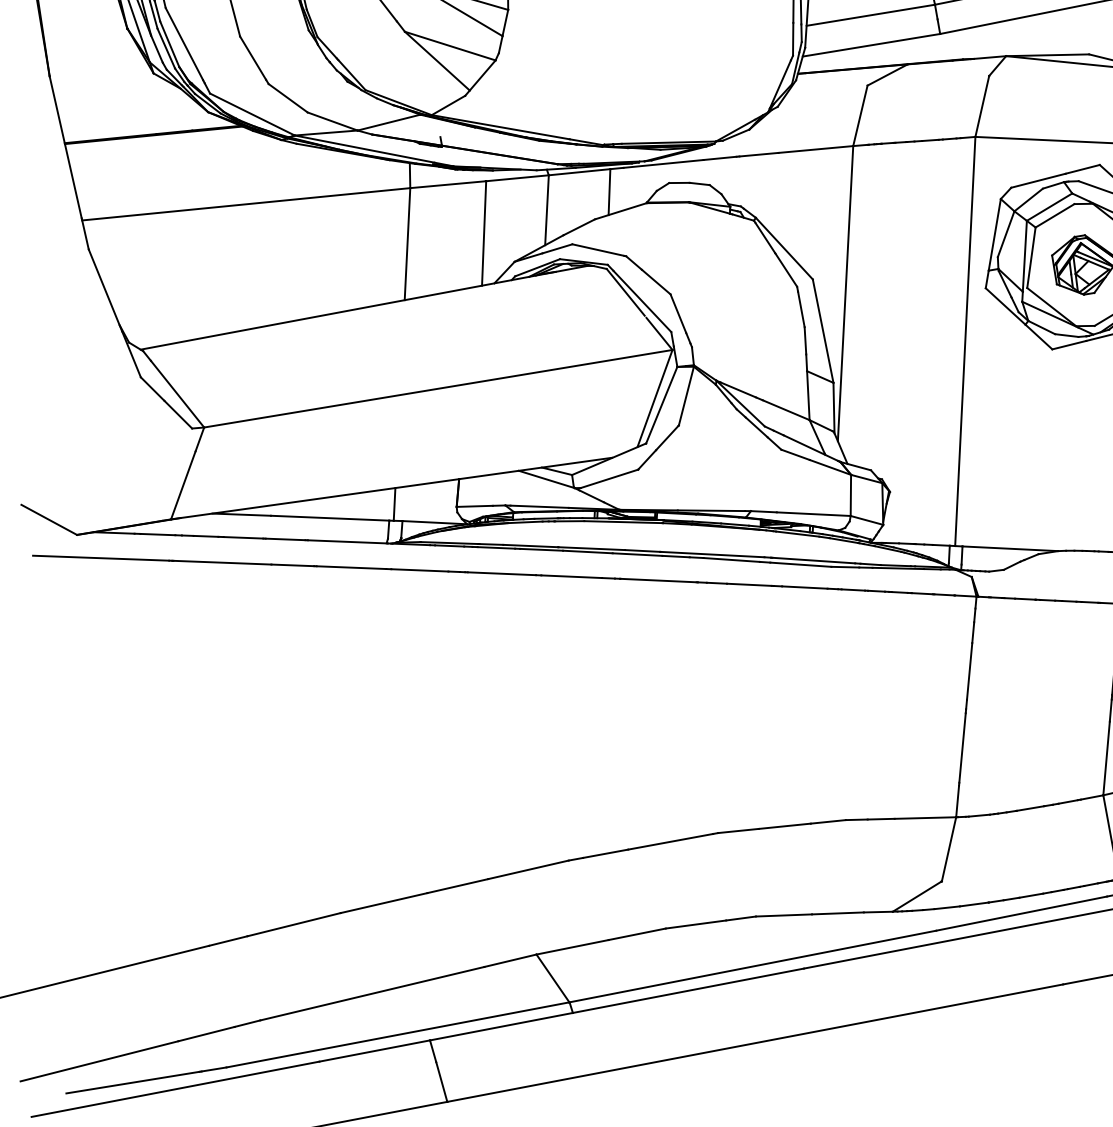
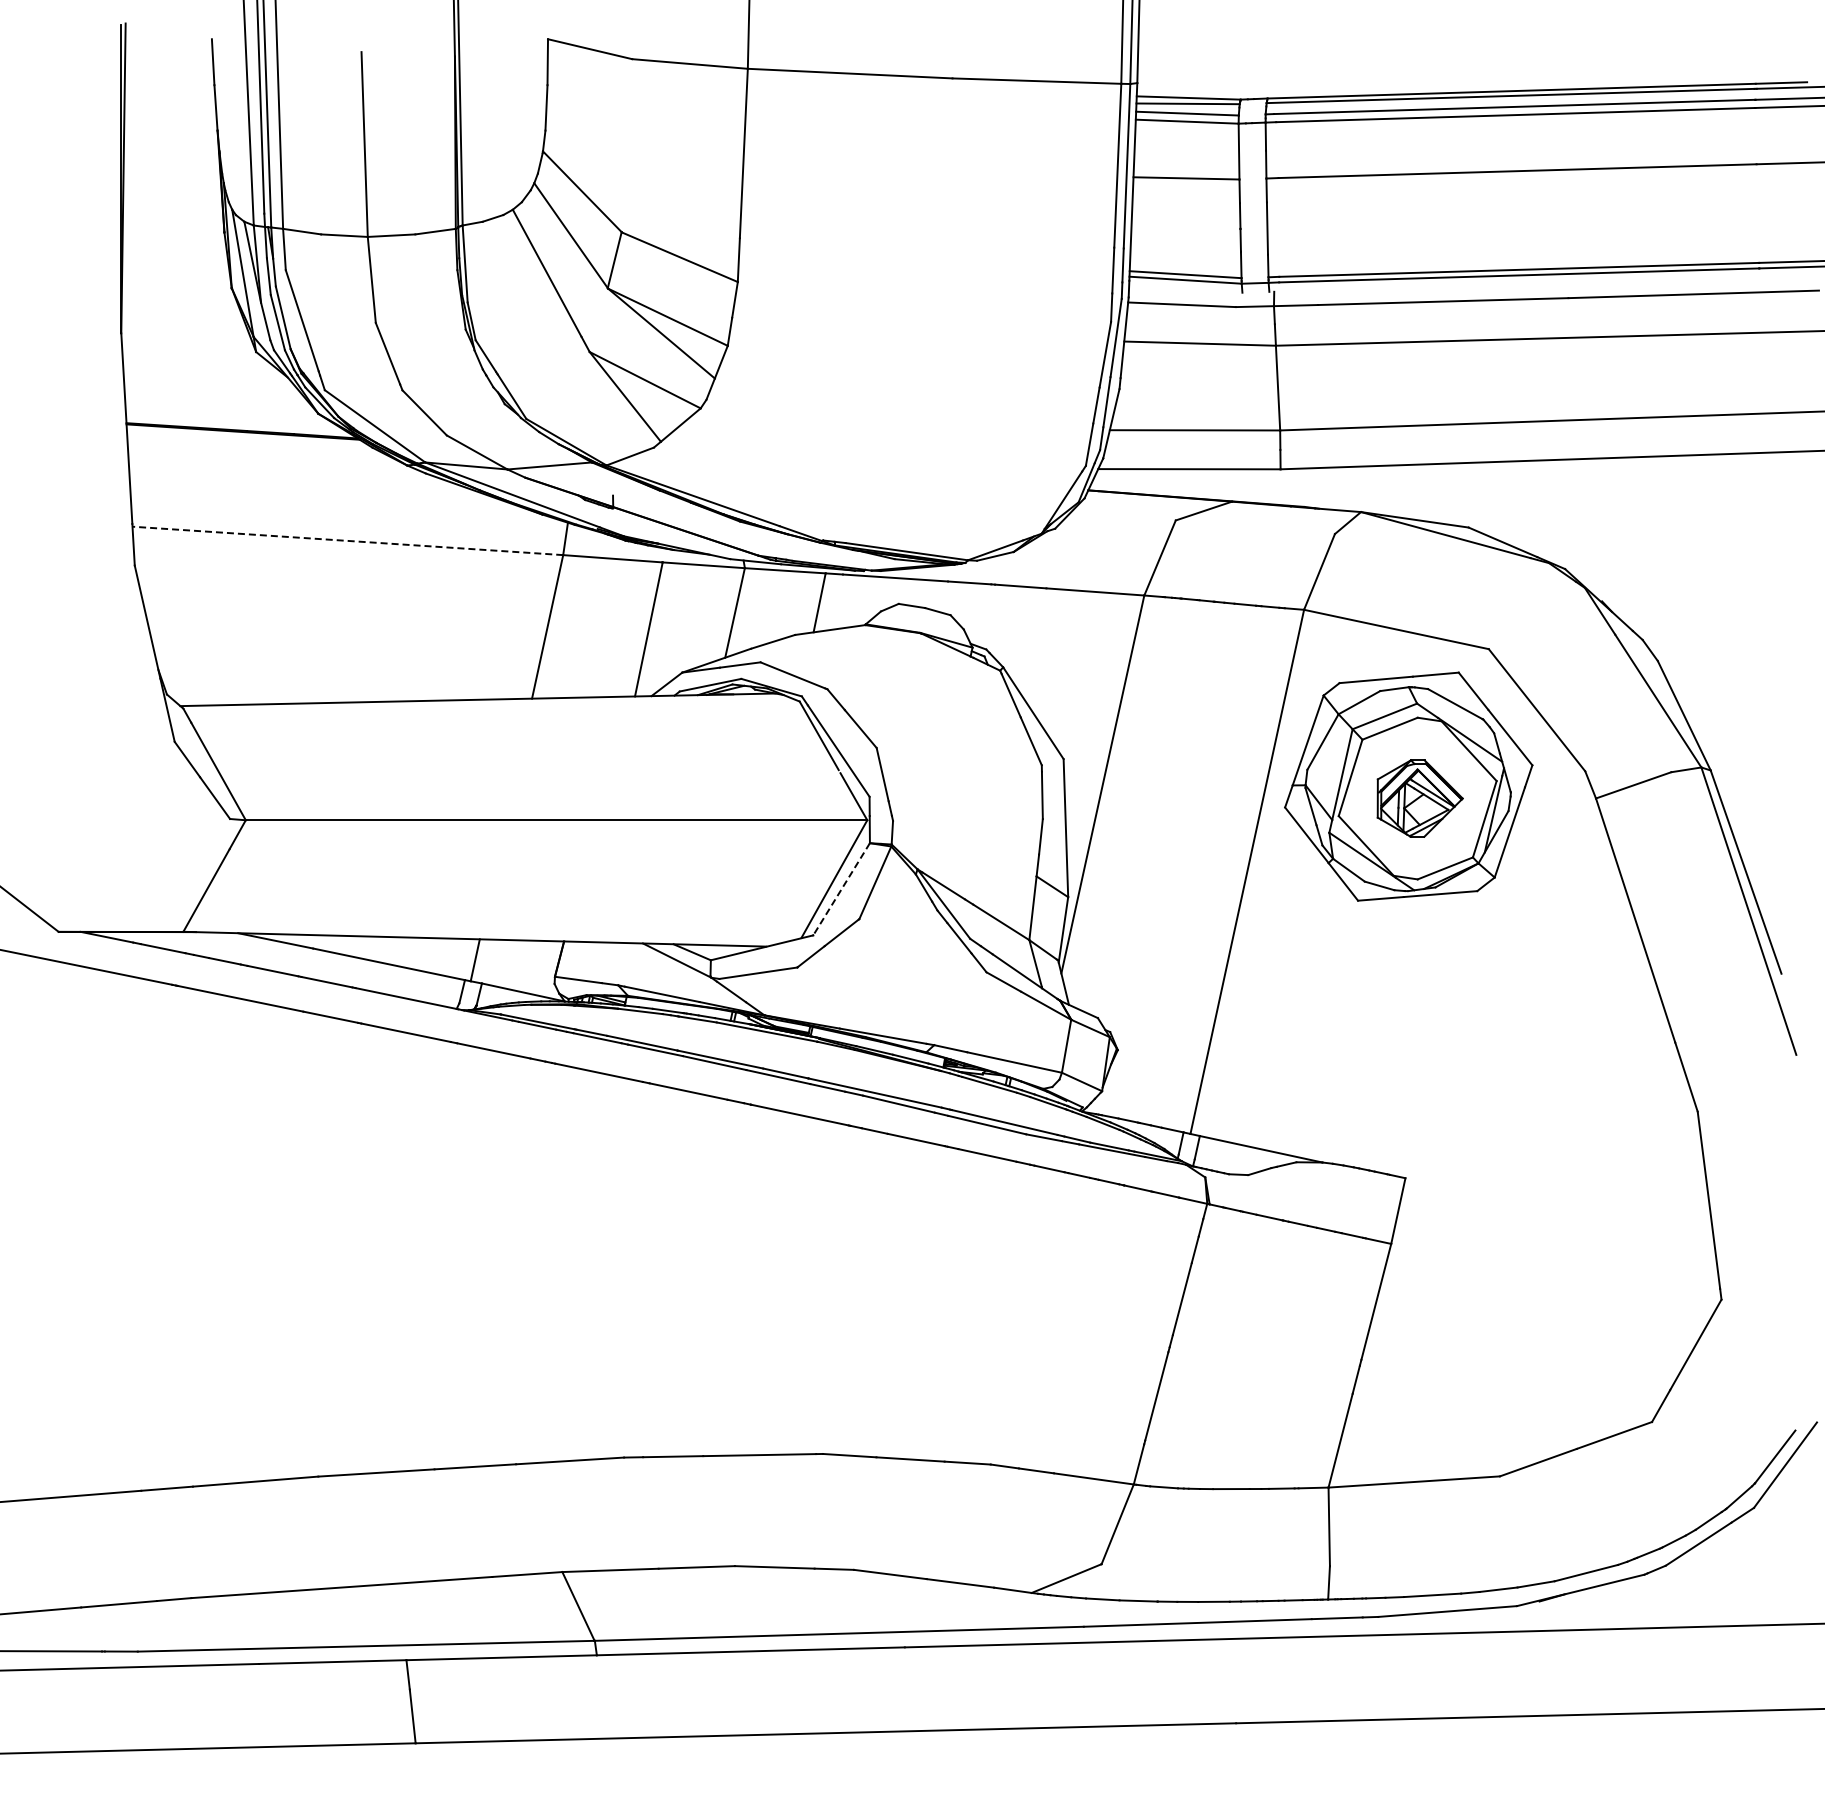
line: (245, 204) -> (347, 540), solid -> dashed
line: (661, 405) -> (841, 889), solid -> dashed

